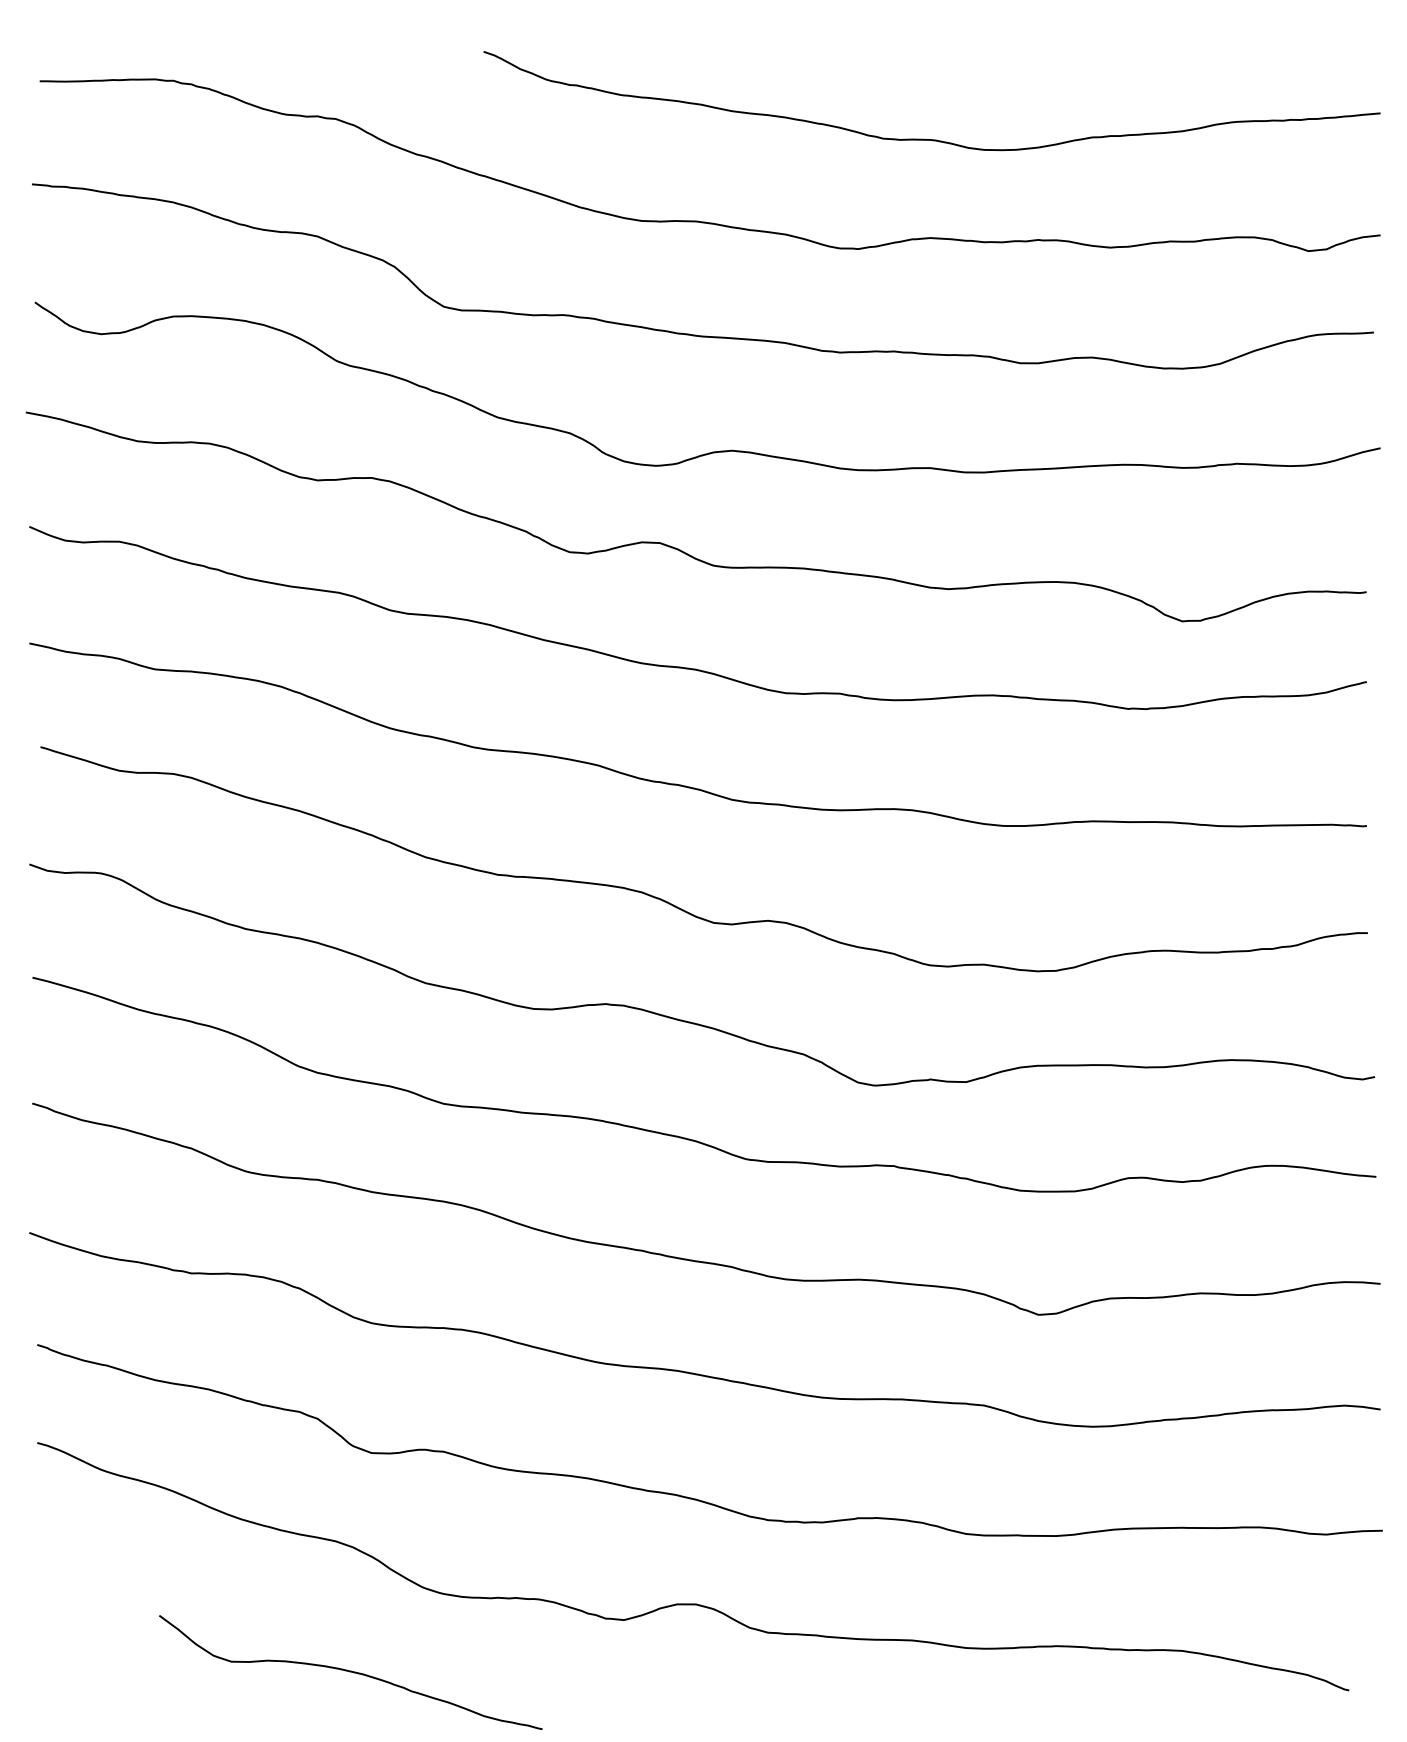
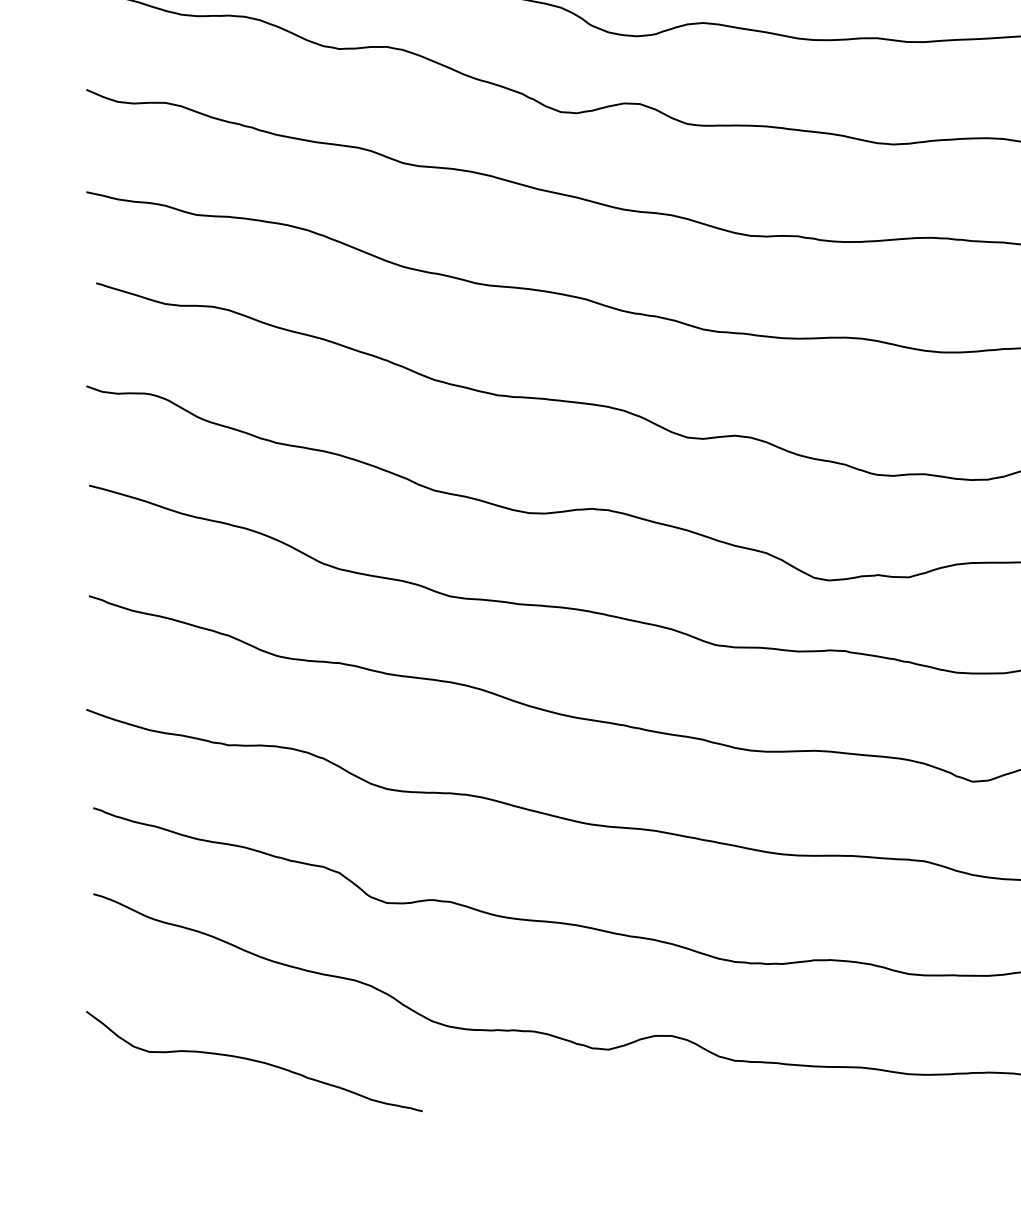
curve: (350, 1672) -> (254, 1061), moved

